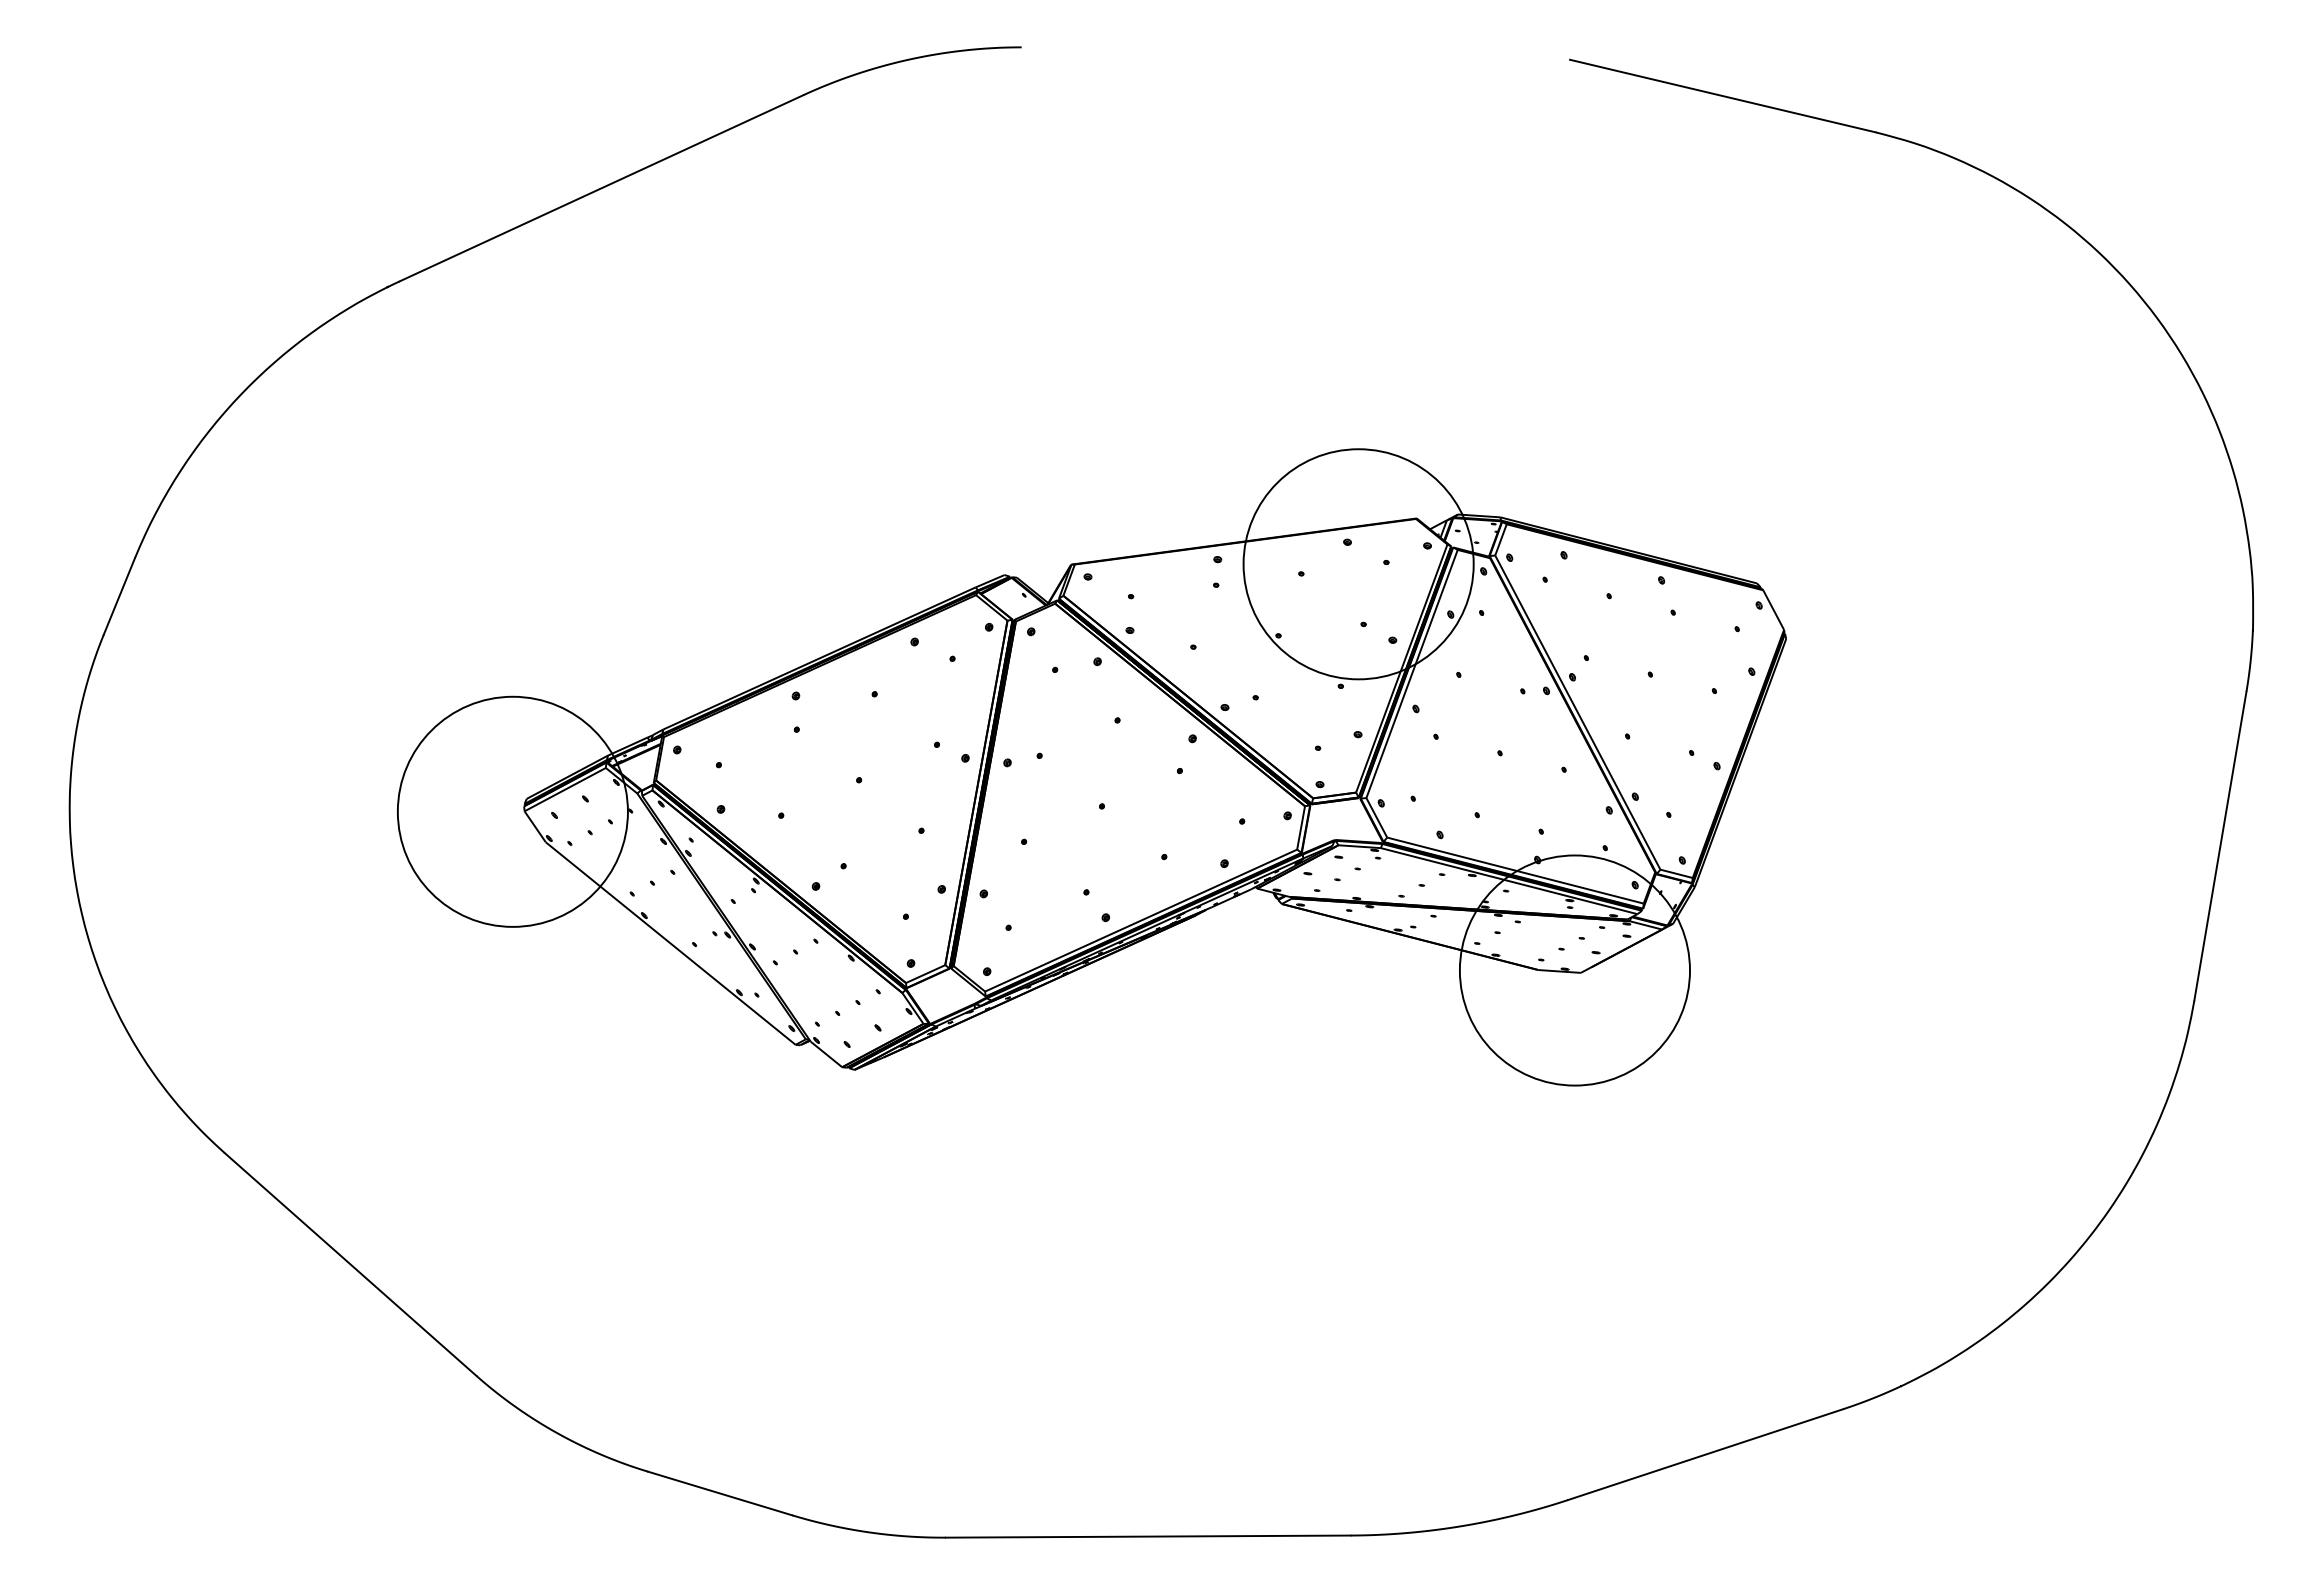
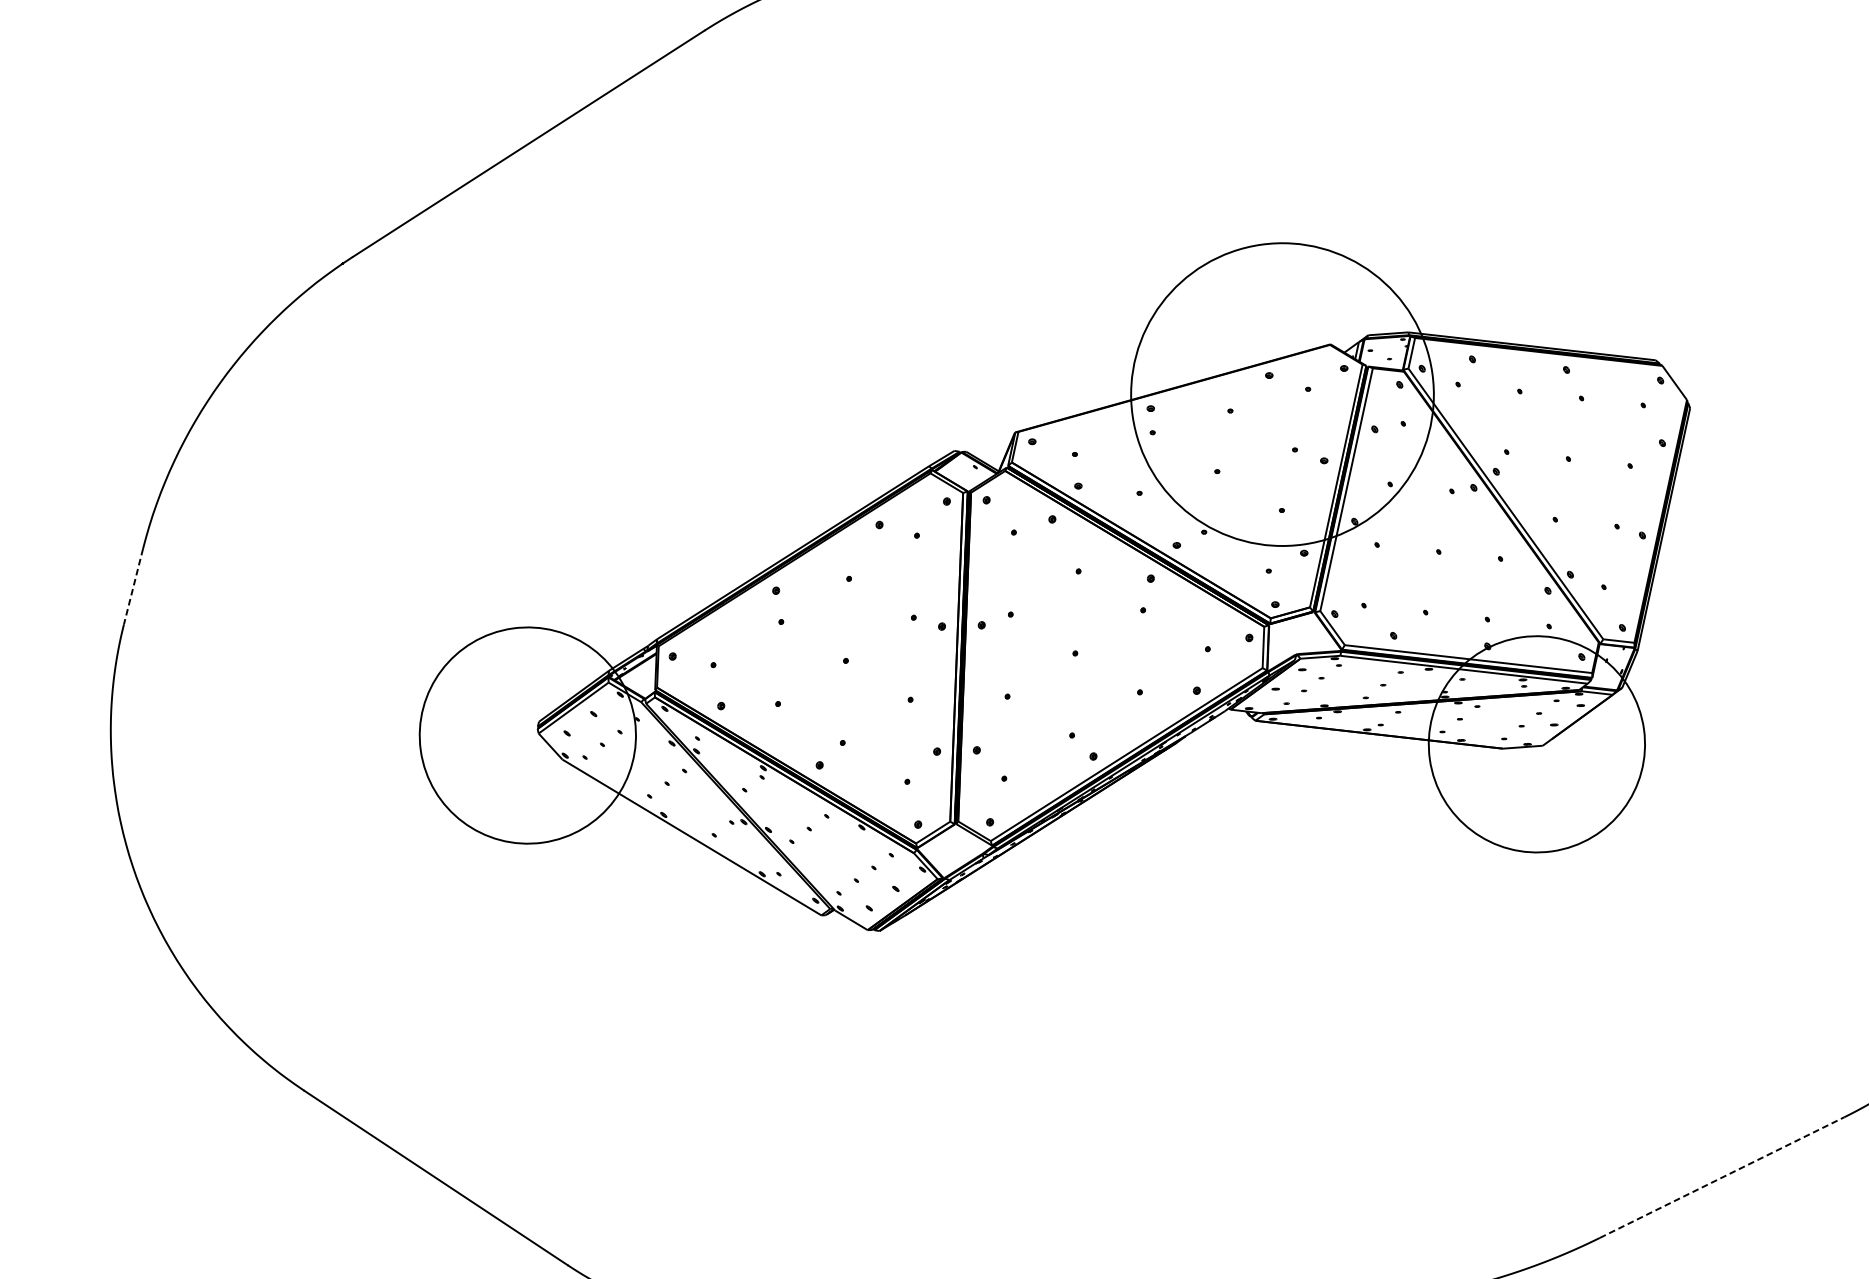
circle: (1358, 564) -> (1282, 394), size x1.4
line: (119, 596) -> (133, 586), solid -> dashed
line: (1705, 1454) -> (1721, 1177), solid -> dashed

